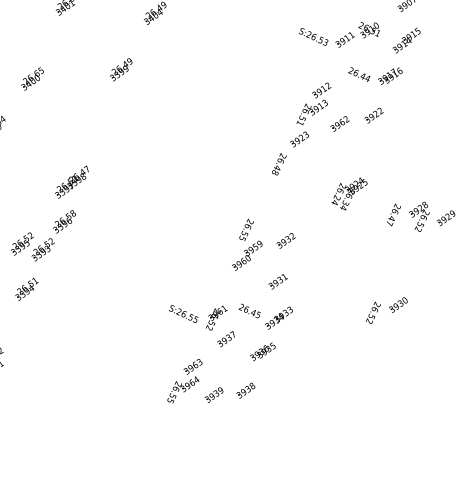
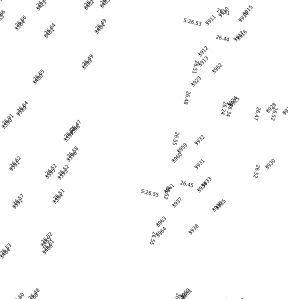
part: (374, 115) -> (235, 59), removed
part: (262, 351) -> (218, 205), moved
part: (213, 395) -> (175, 235), removed

